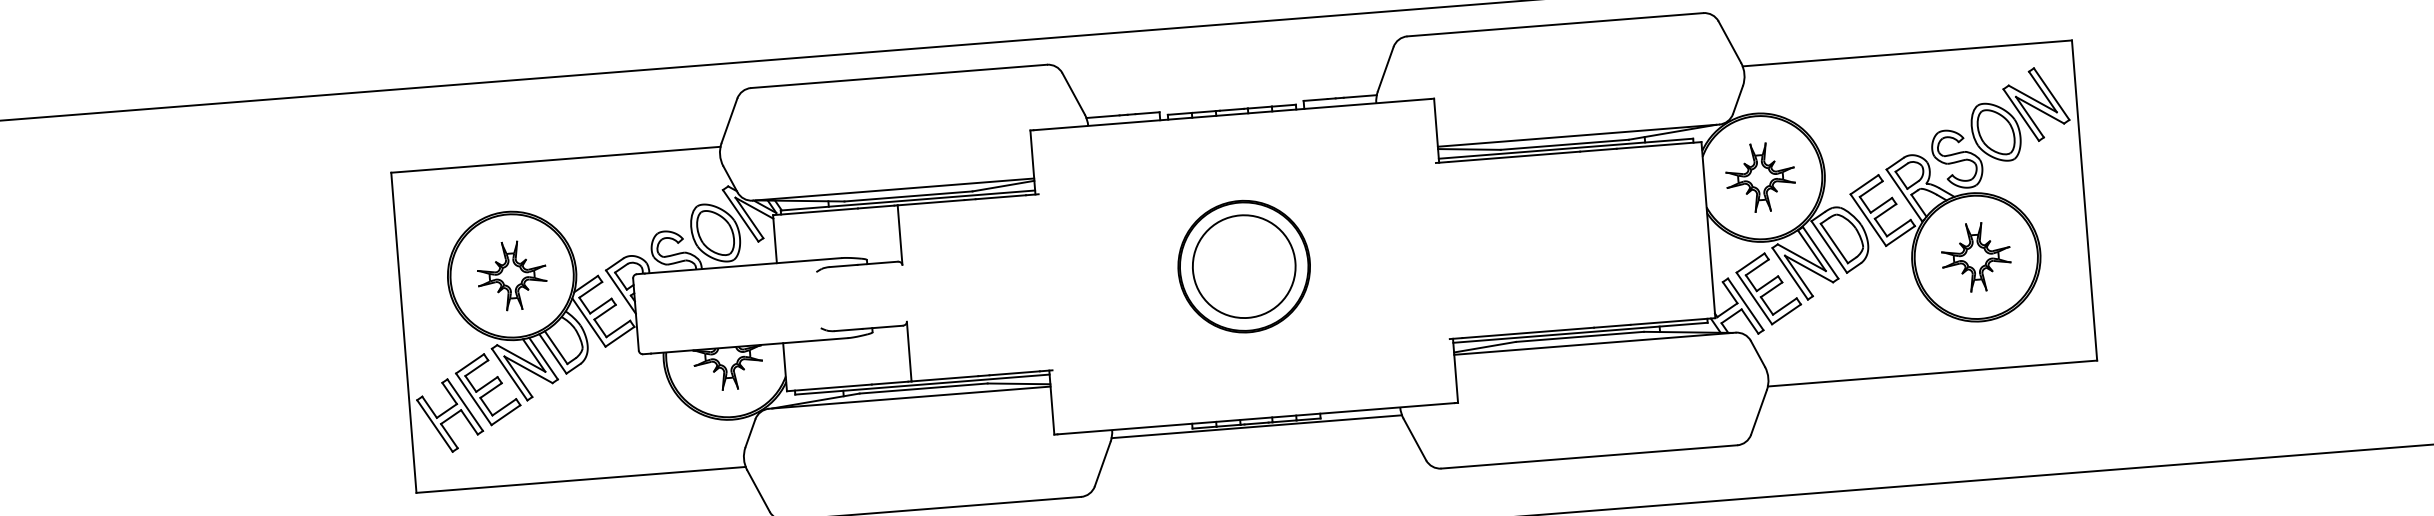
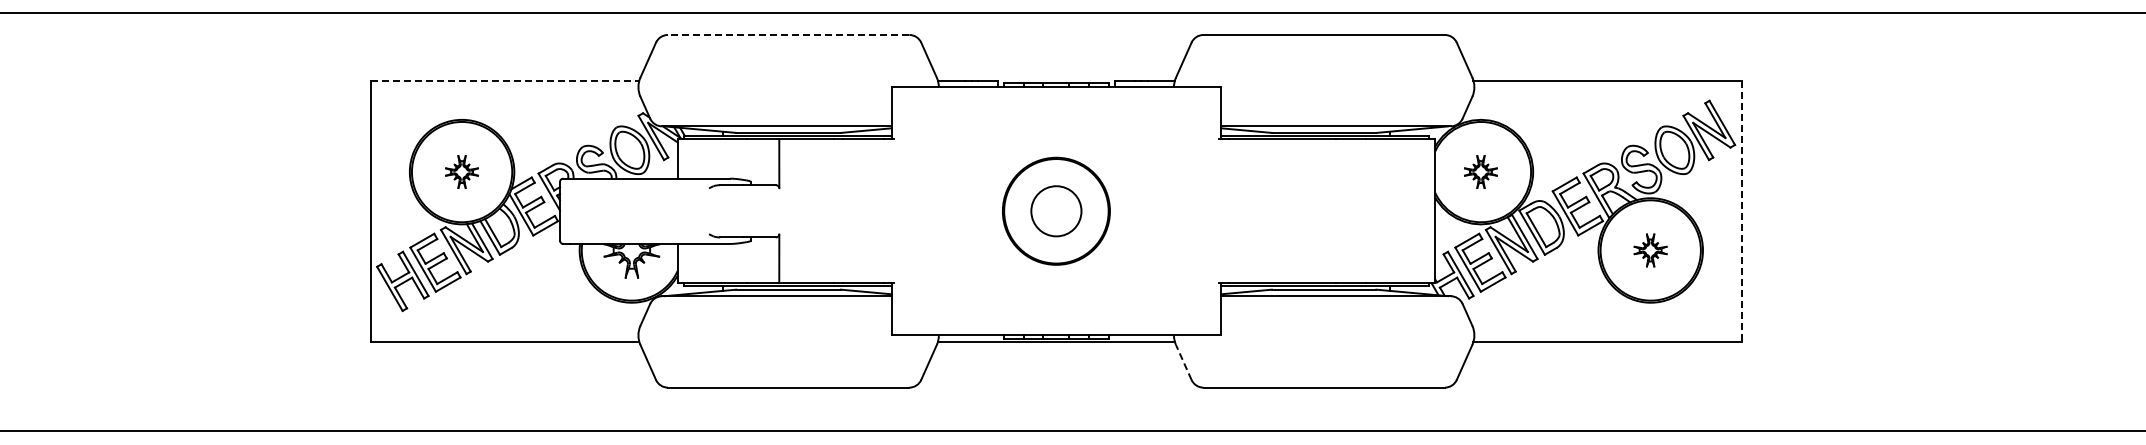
line: (898, 75) -> (788, 34), solid -> dashed
line: (556, 159) -> (505, 80), solid -> dashed
part: (1760, 176) -> (1480, 171), size x0.6
line: (2084, 200) -> (1742, 211), solid -> dashed
part: (1976, 257) -> (1650, 250), size x0.6
circle: (1244, 266) -> (1056, 211), size x0.6
part: (511, 275) -> (461, 171), size x0.6
line: (1414, 438) -> (1183, 361), solid -> dashed

